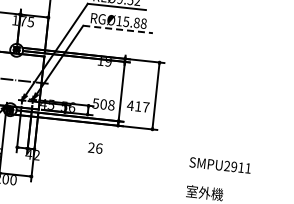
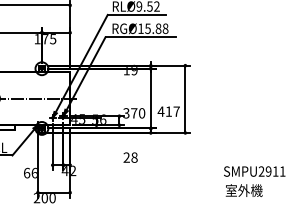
line: (118, 29) -> (141, 37), dashed -> solid
text: (103, 104) -> (134, 113), 508 -> 370
text: (99, 148) -> (134, 157), 26 -> 28
text: (220, 165) -> (254, 171), moved

